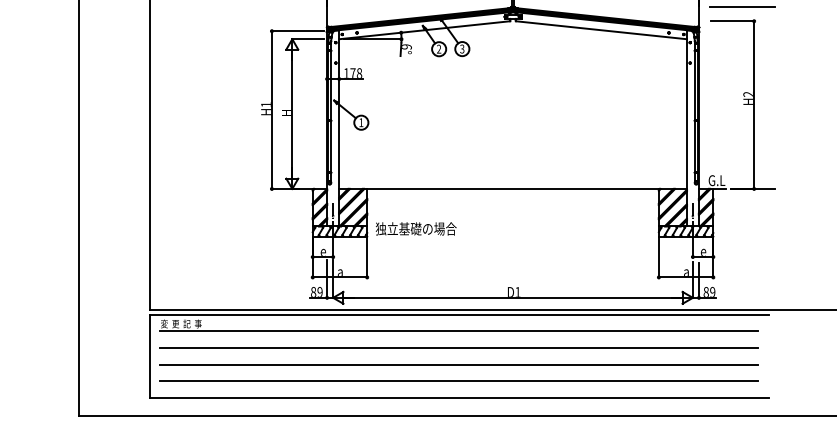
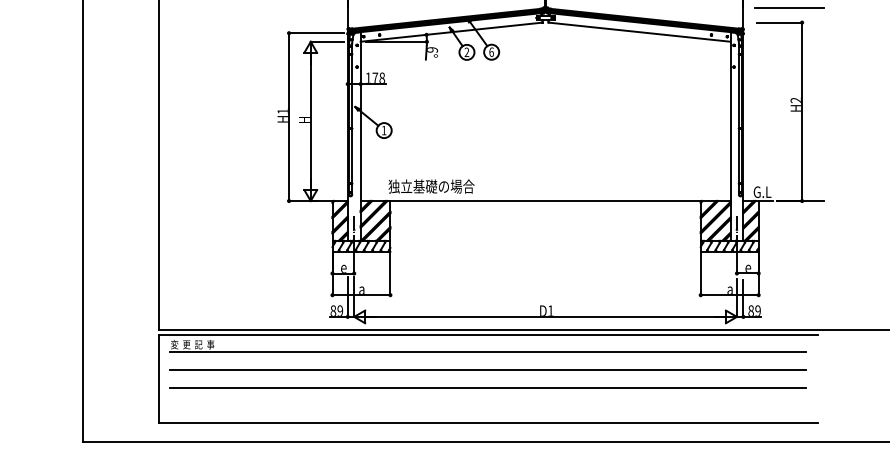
text: (462, 48) -> (491, 51), 3 -> 6
text: (416, 228) -> (431, 186), moved
line: (458, 381) -> (487, 405), removed

